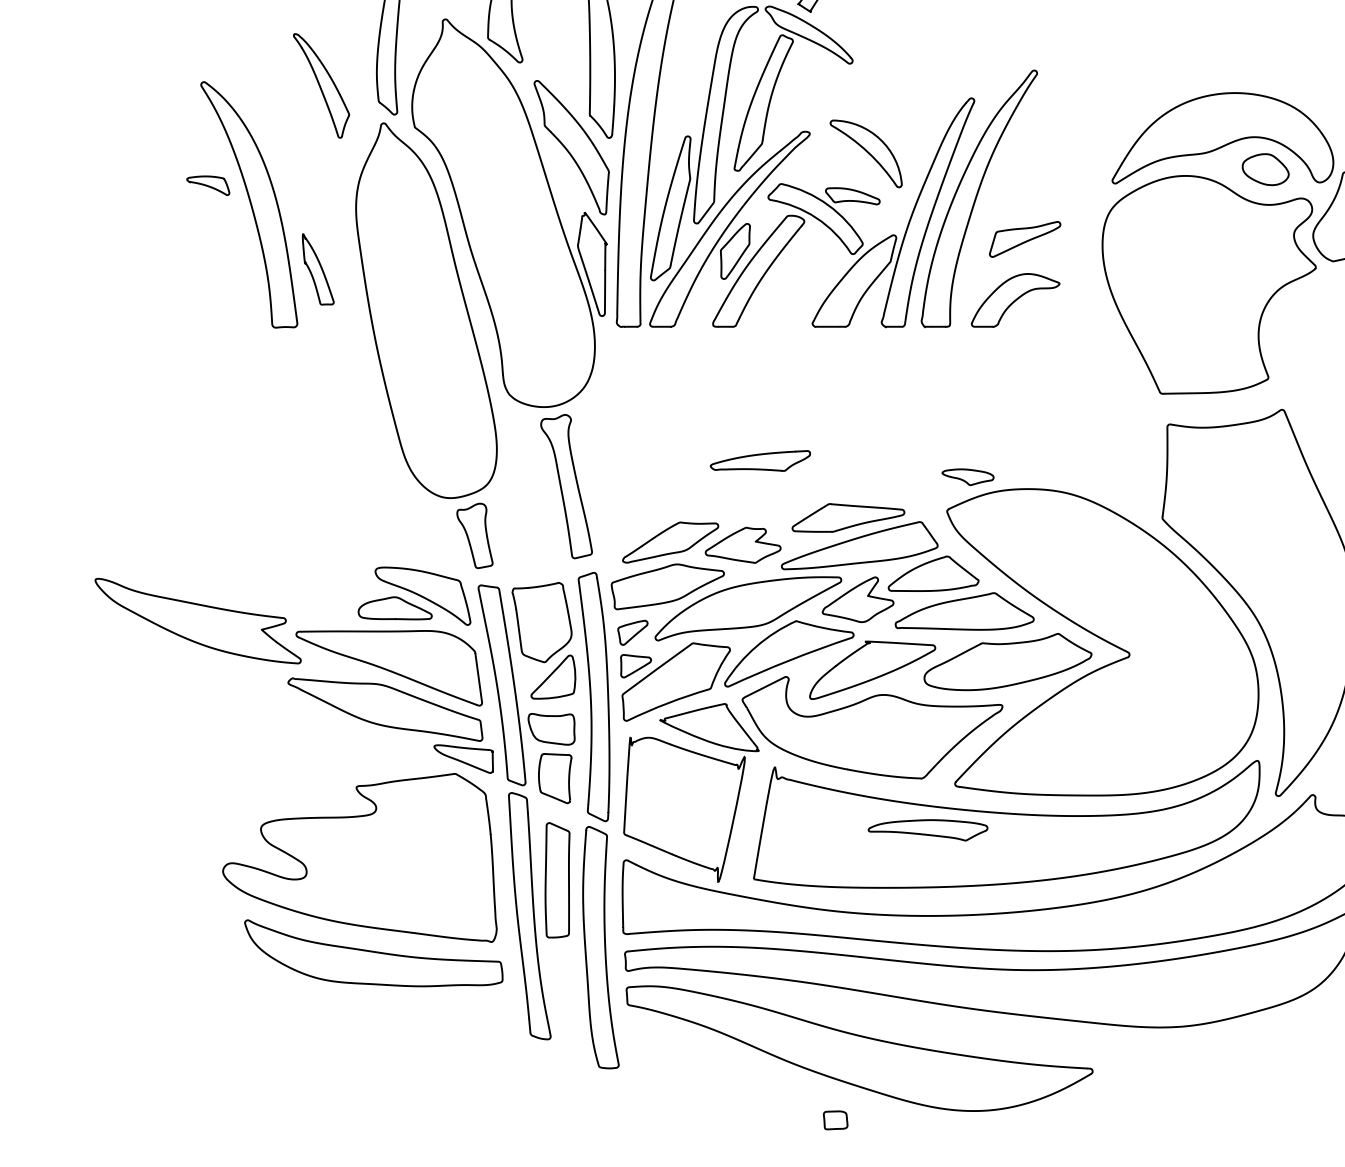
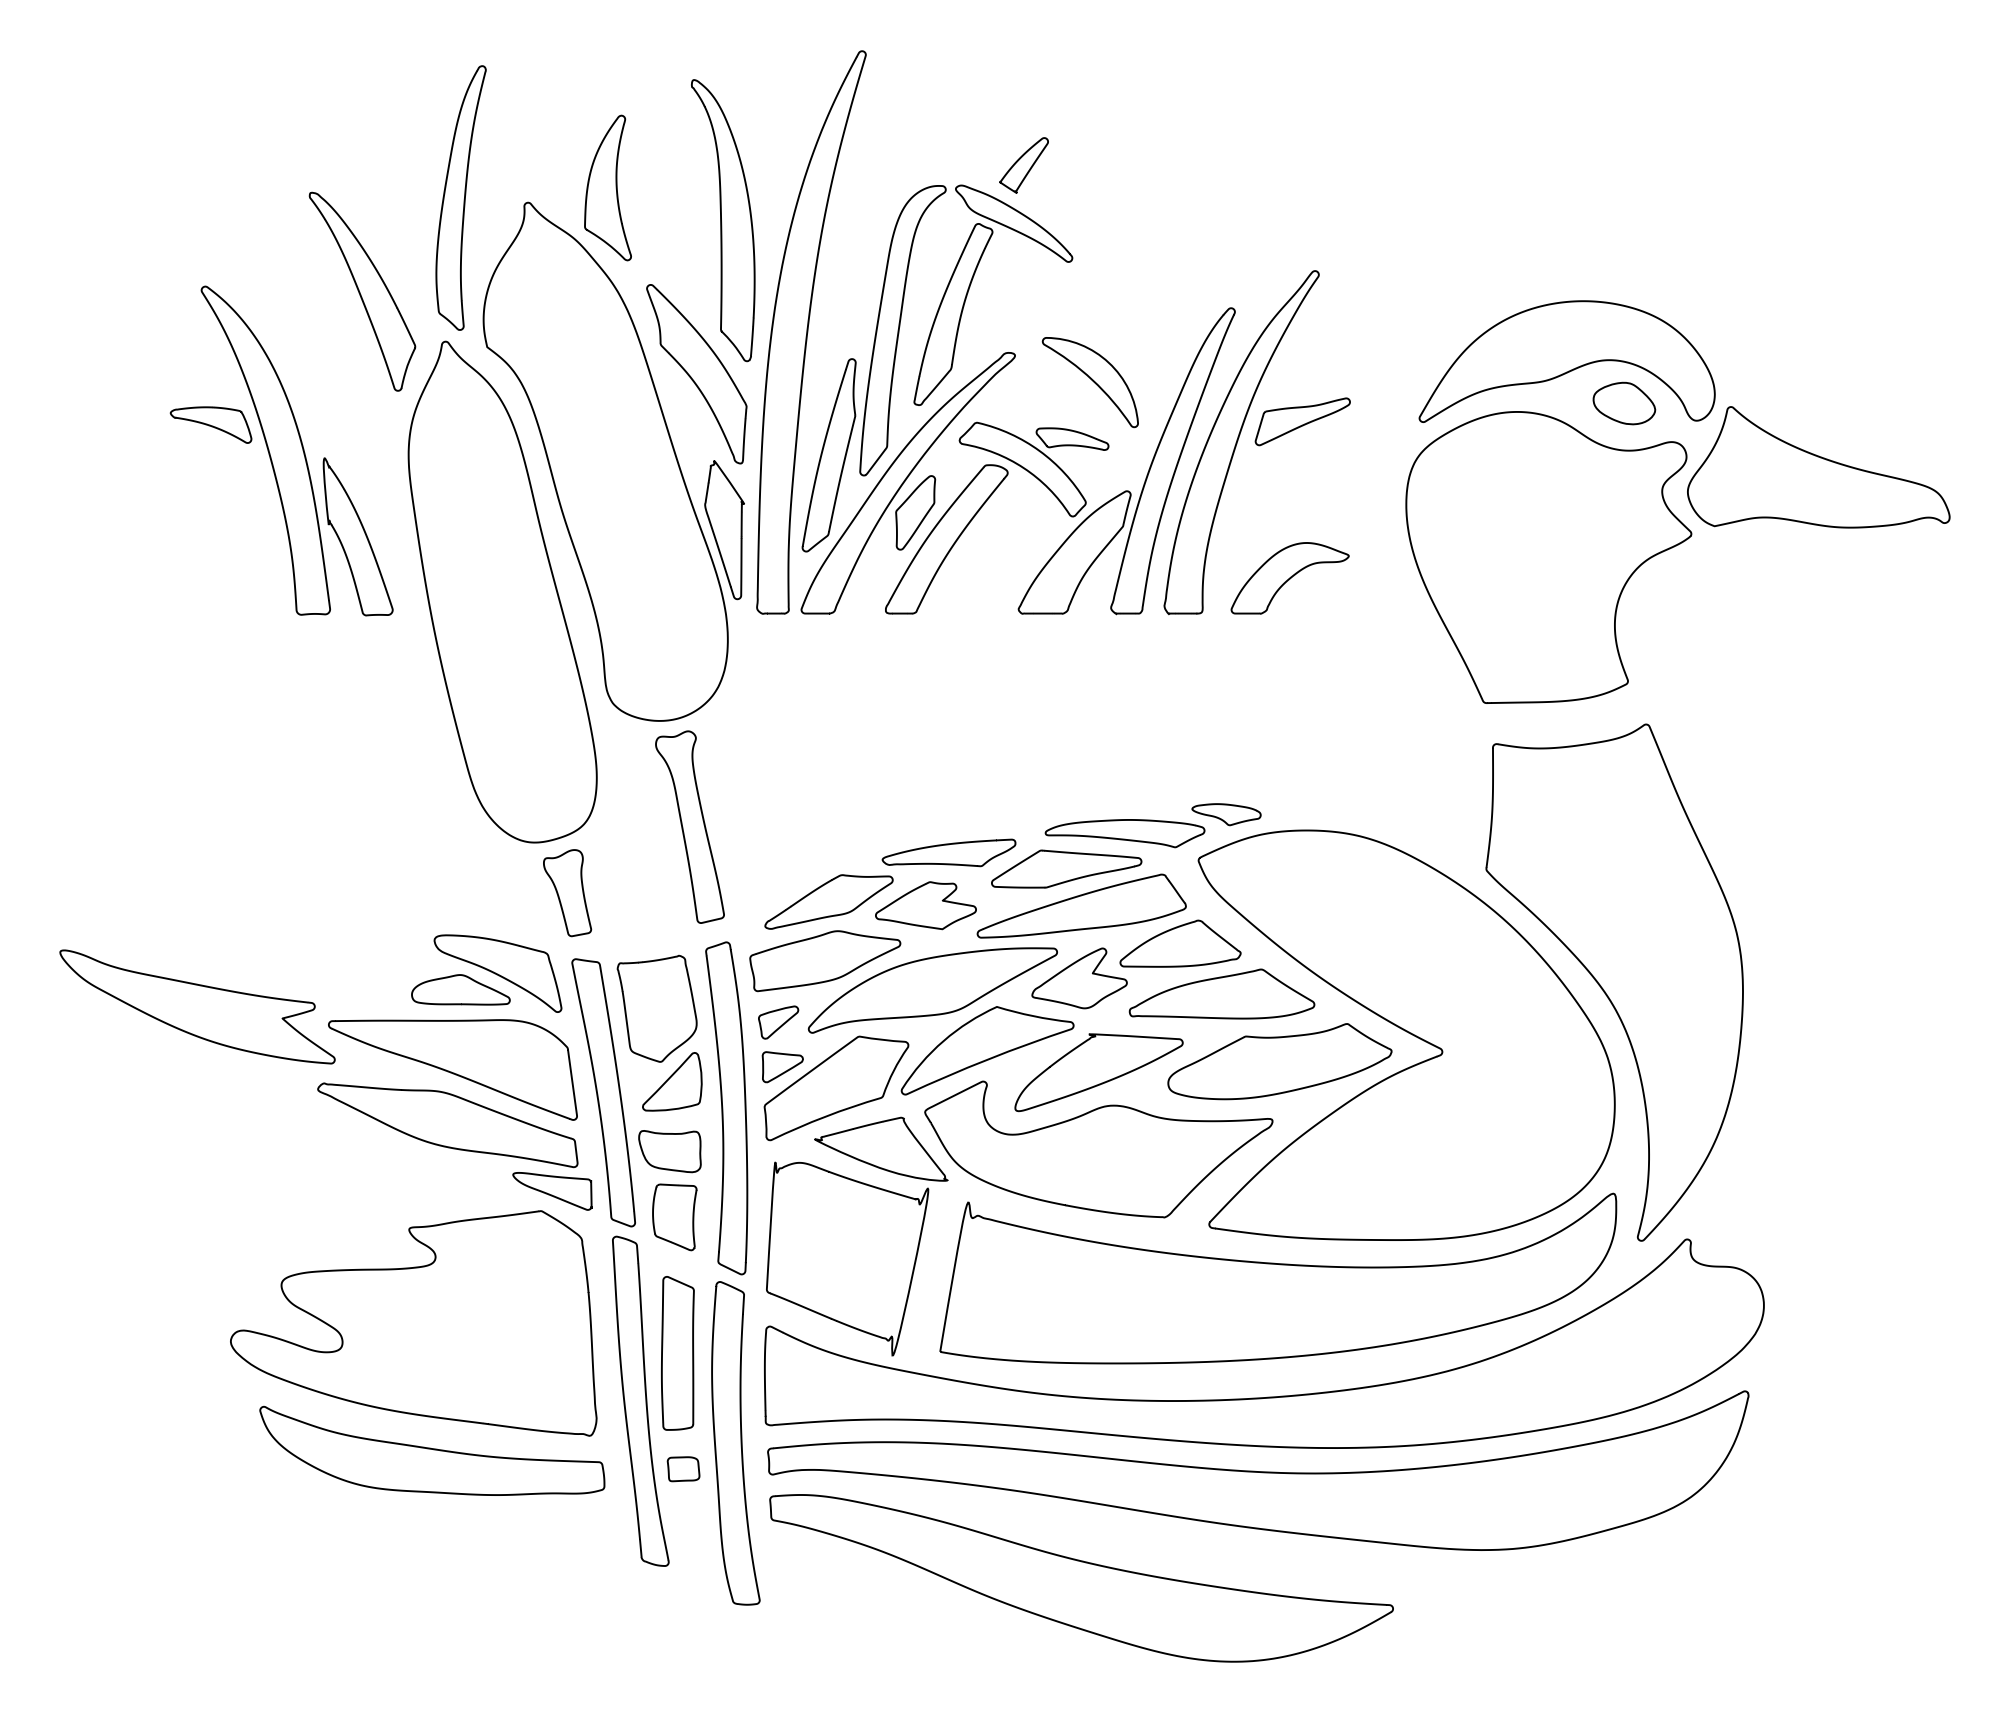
part: (321, 85) -> (362, 291), size x1.43
part: (207, 185) -> (210, 424), size x1.43
part: (1024, 239) -> (1302, 421), moved
part: (317, 269) -> (357, 536), size x1.67
part: (760, 460) -> (948, 852), moved
part: (927, 830) -> (1124, 833), moved
part: (835, 1120) -> (683, 1469), moved

